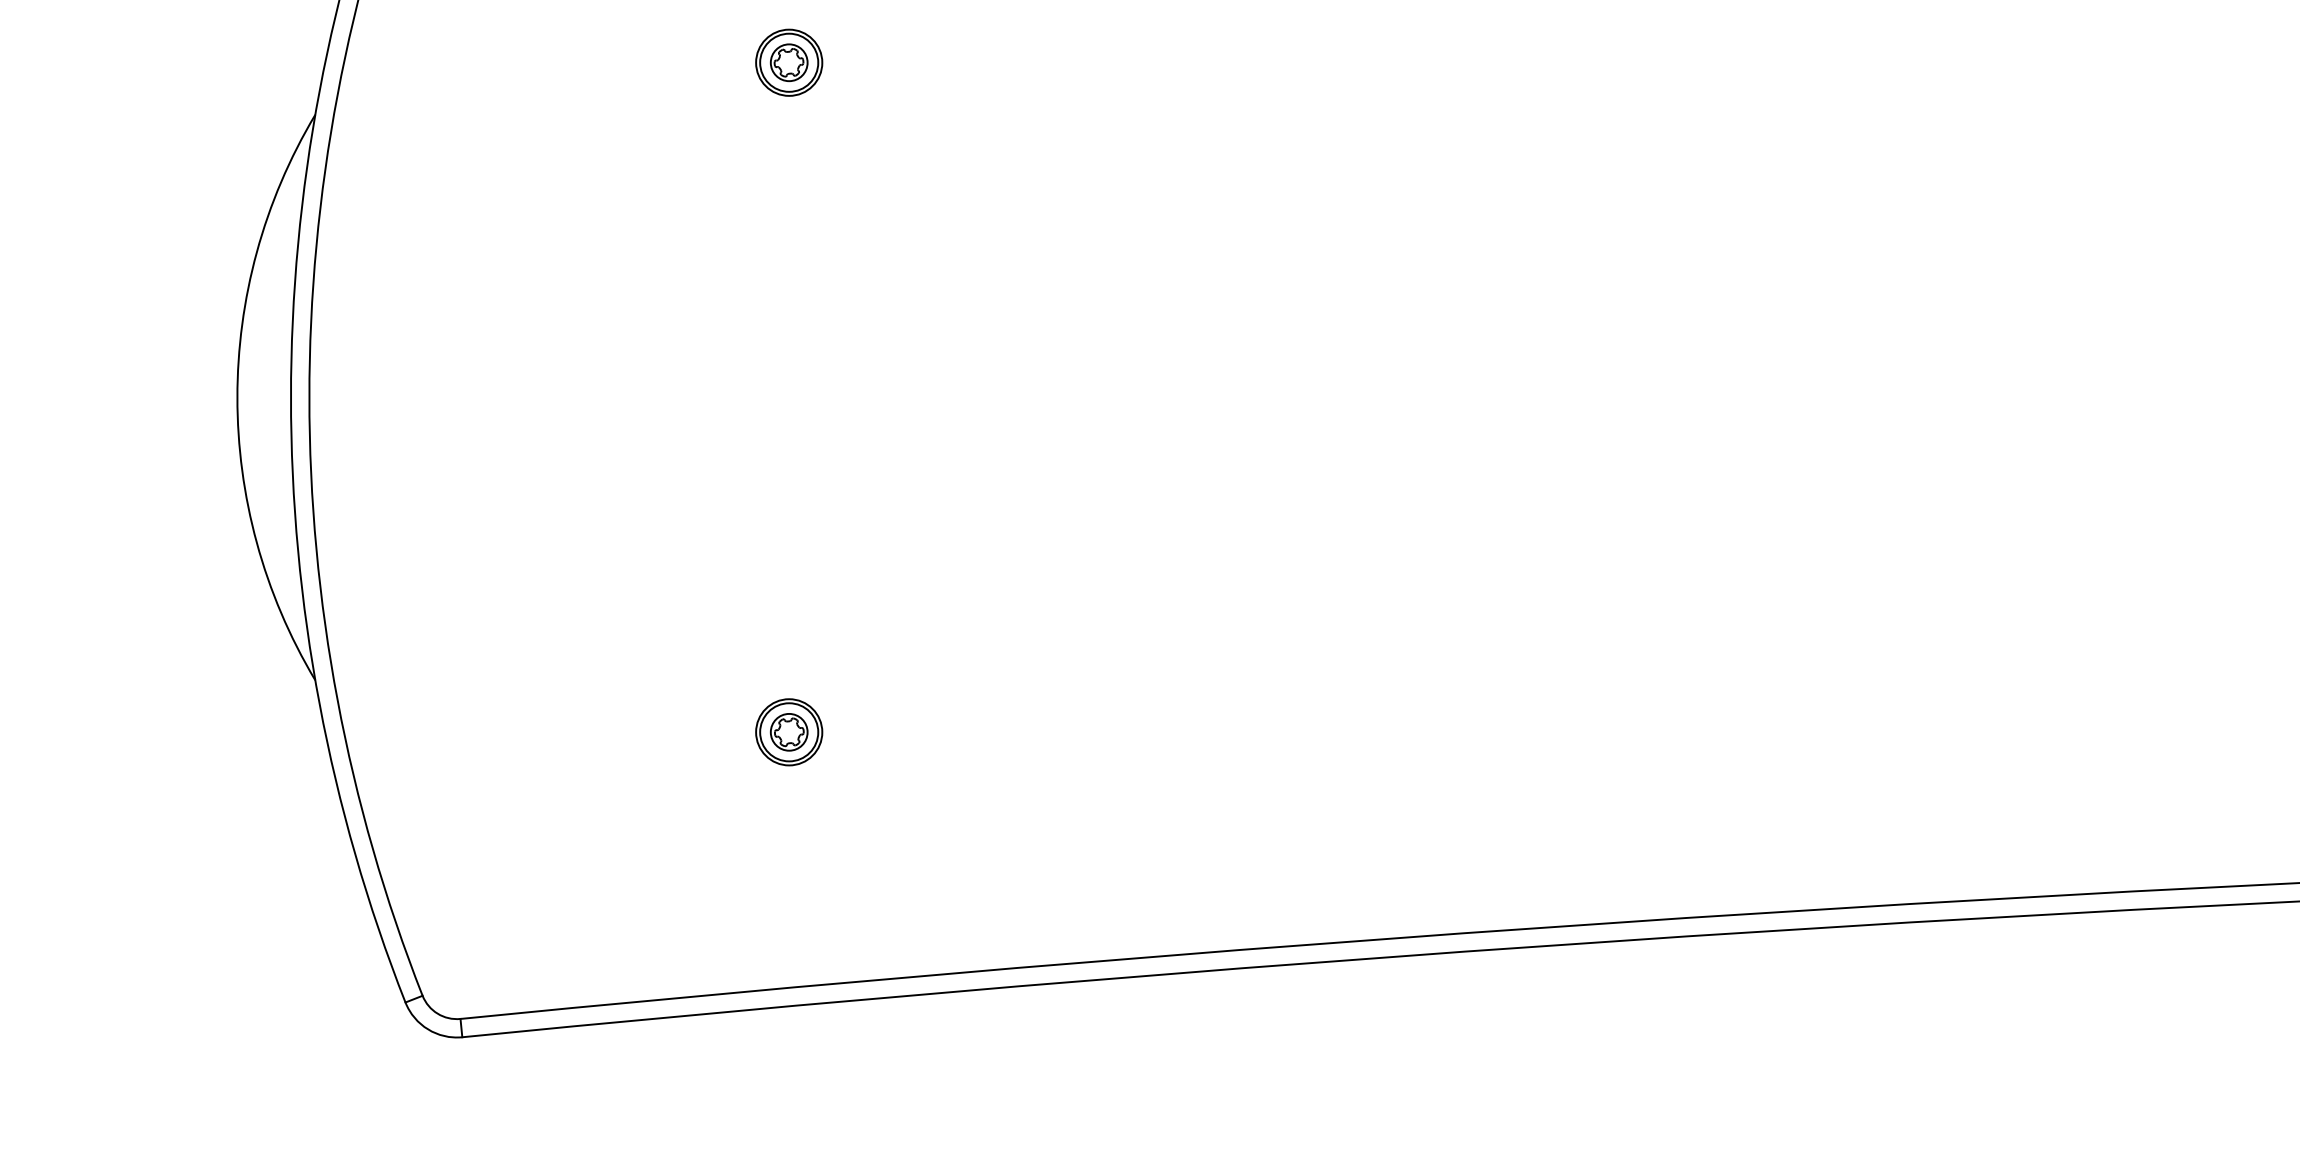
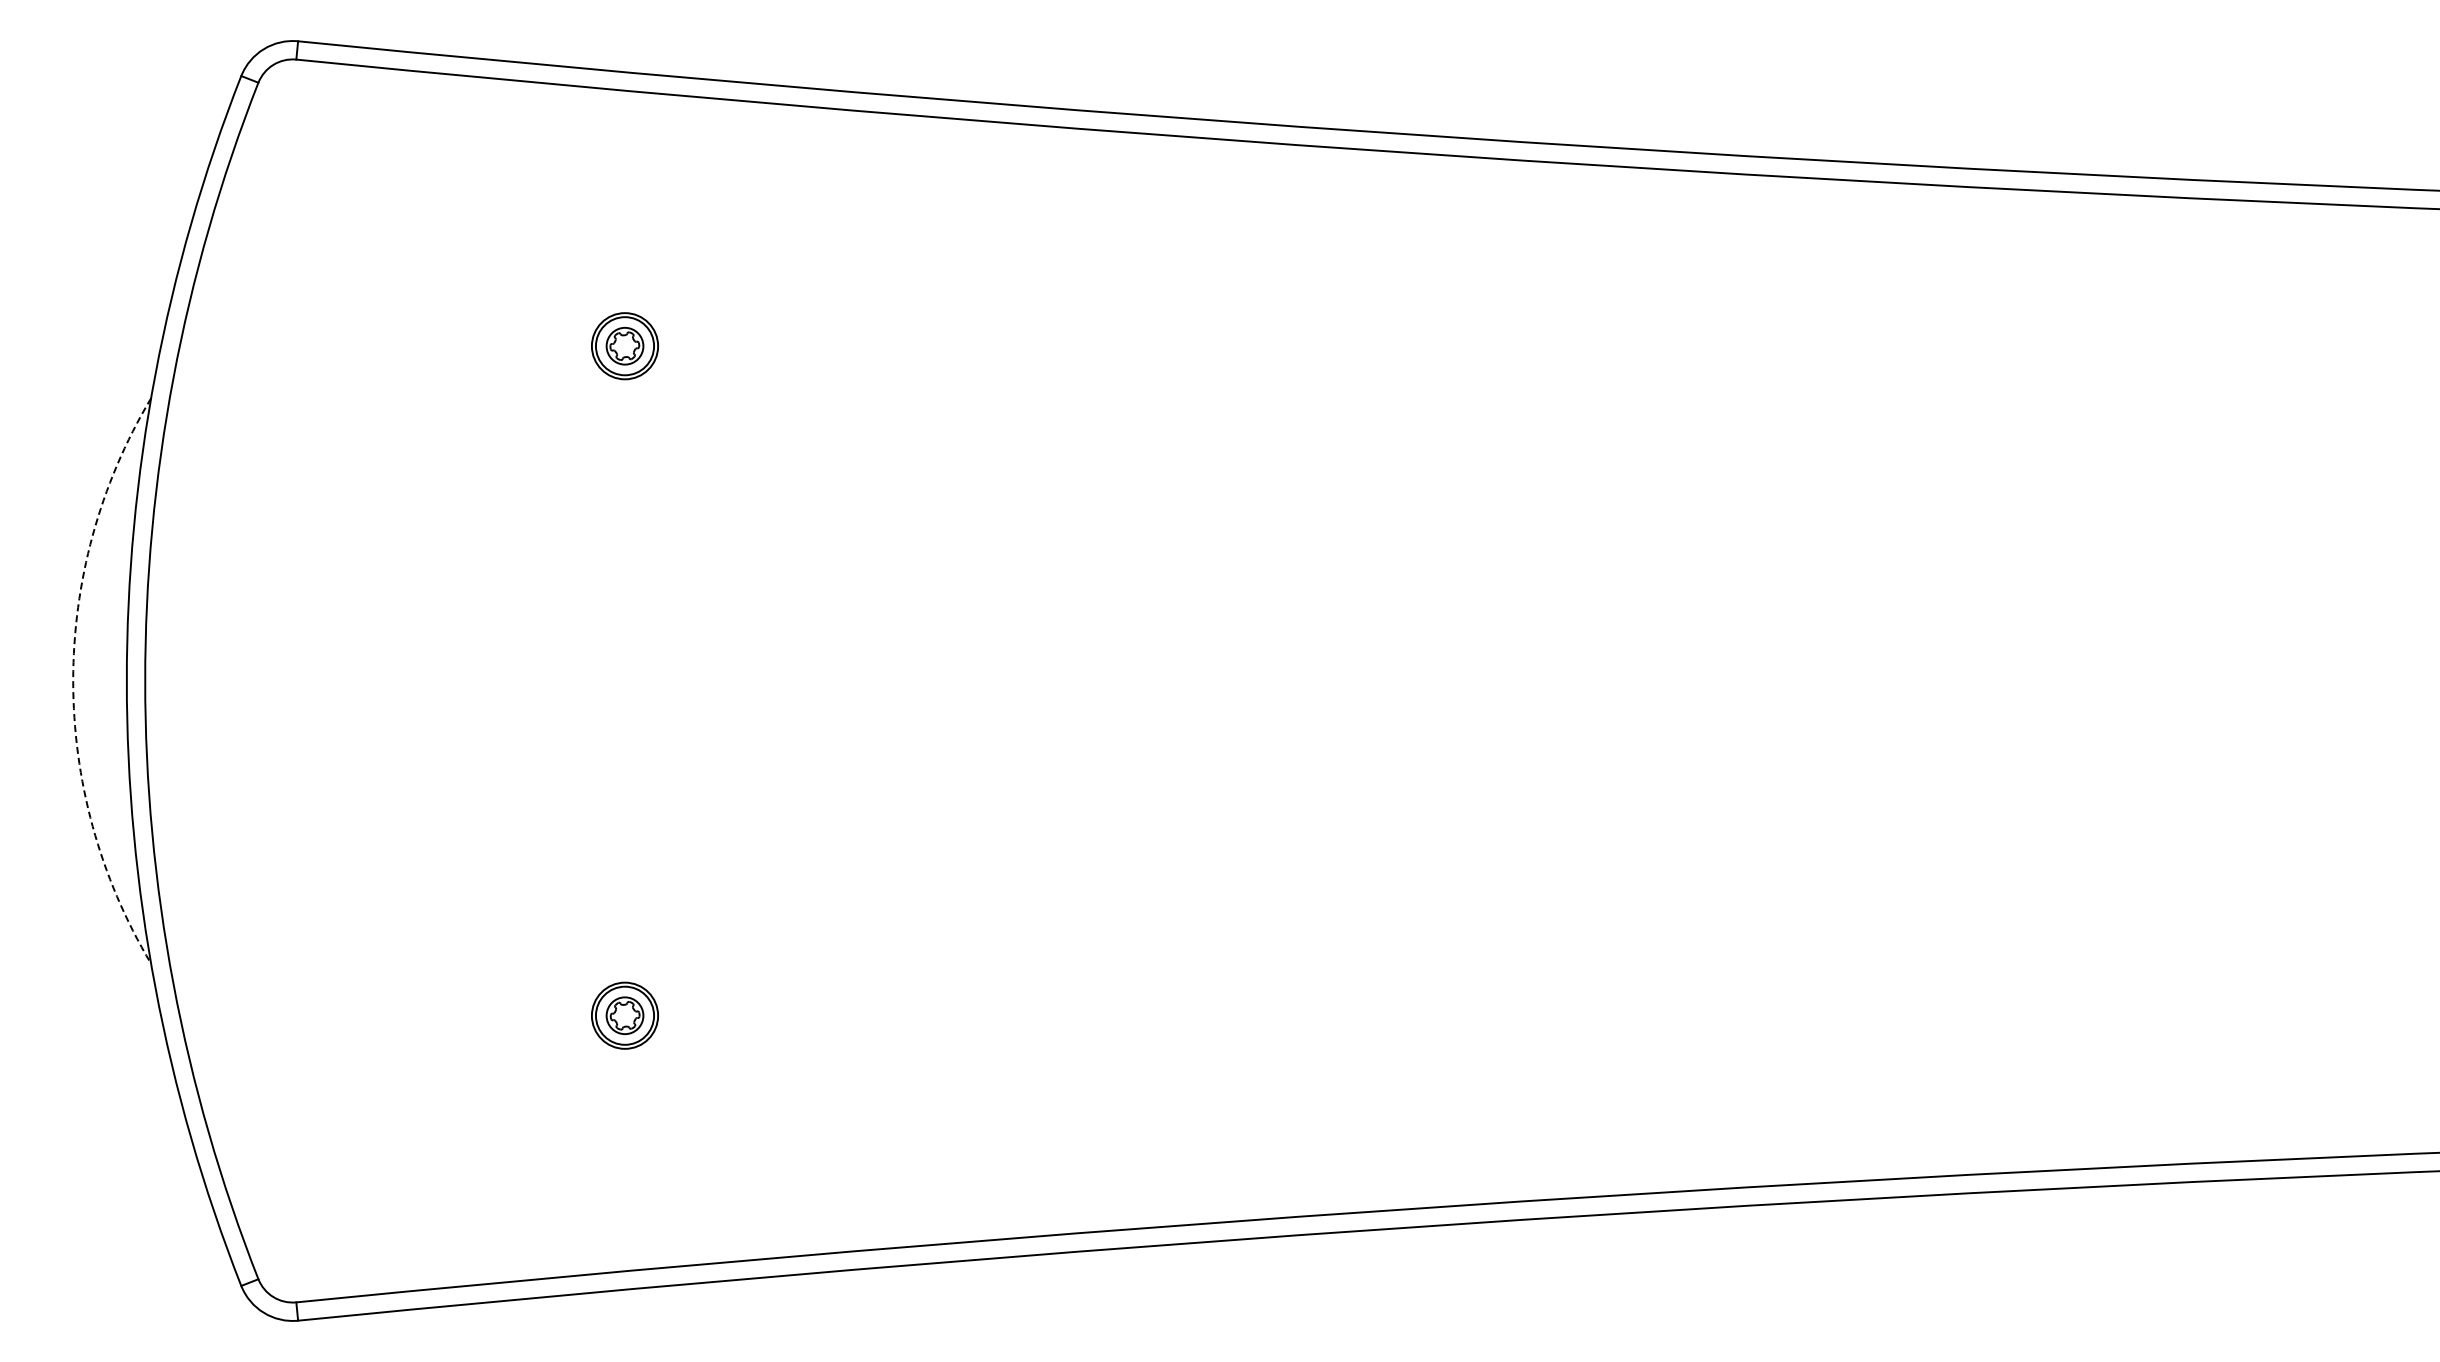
arc: (237, 397) -> (73, 680), solid -> dashed

